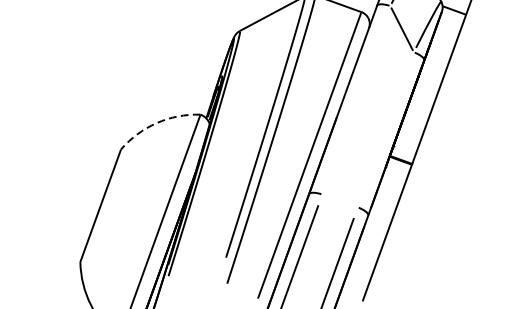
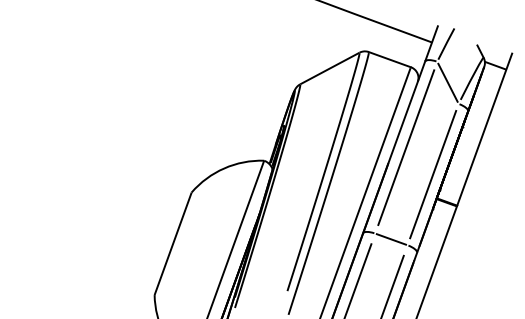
line: (356, 100) -> (406, 147), added
arc: (157, 123) -> (224, 168), dashed -> solid
line: (386, 129) -> (433, 174), added
line: (340, 201) -> (391, 239), added

